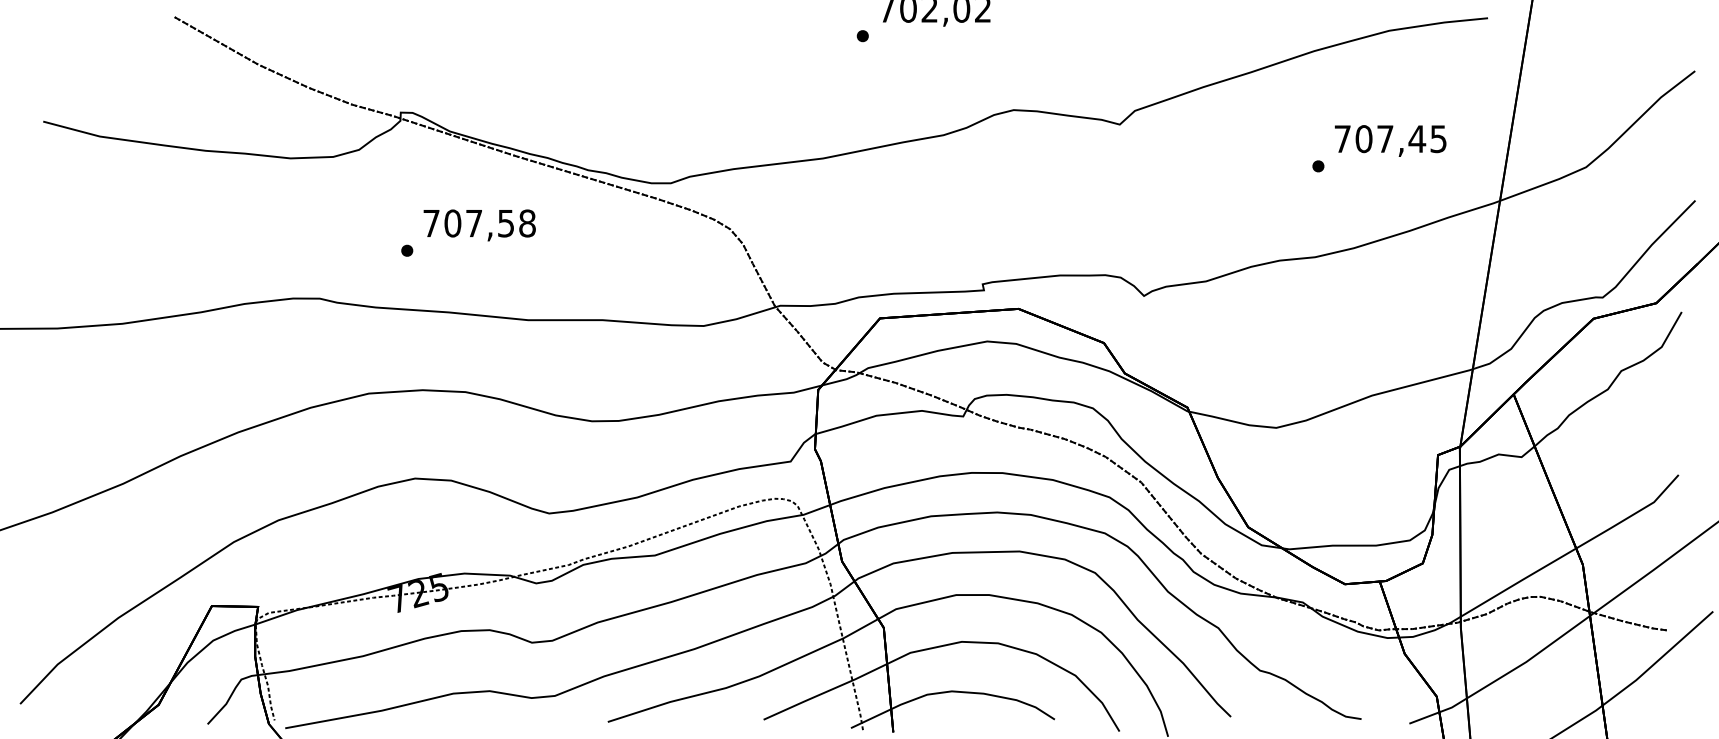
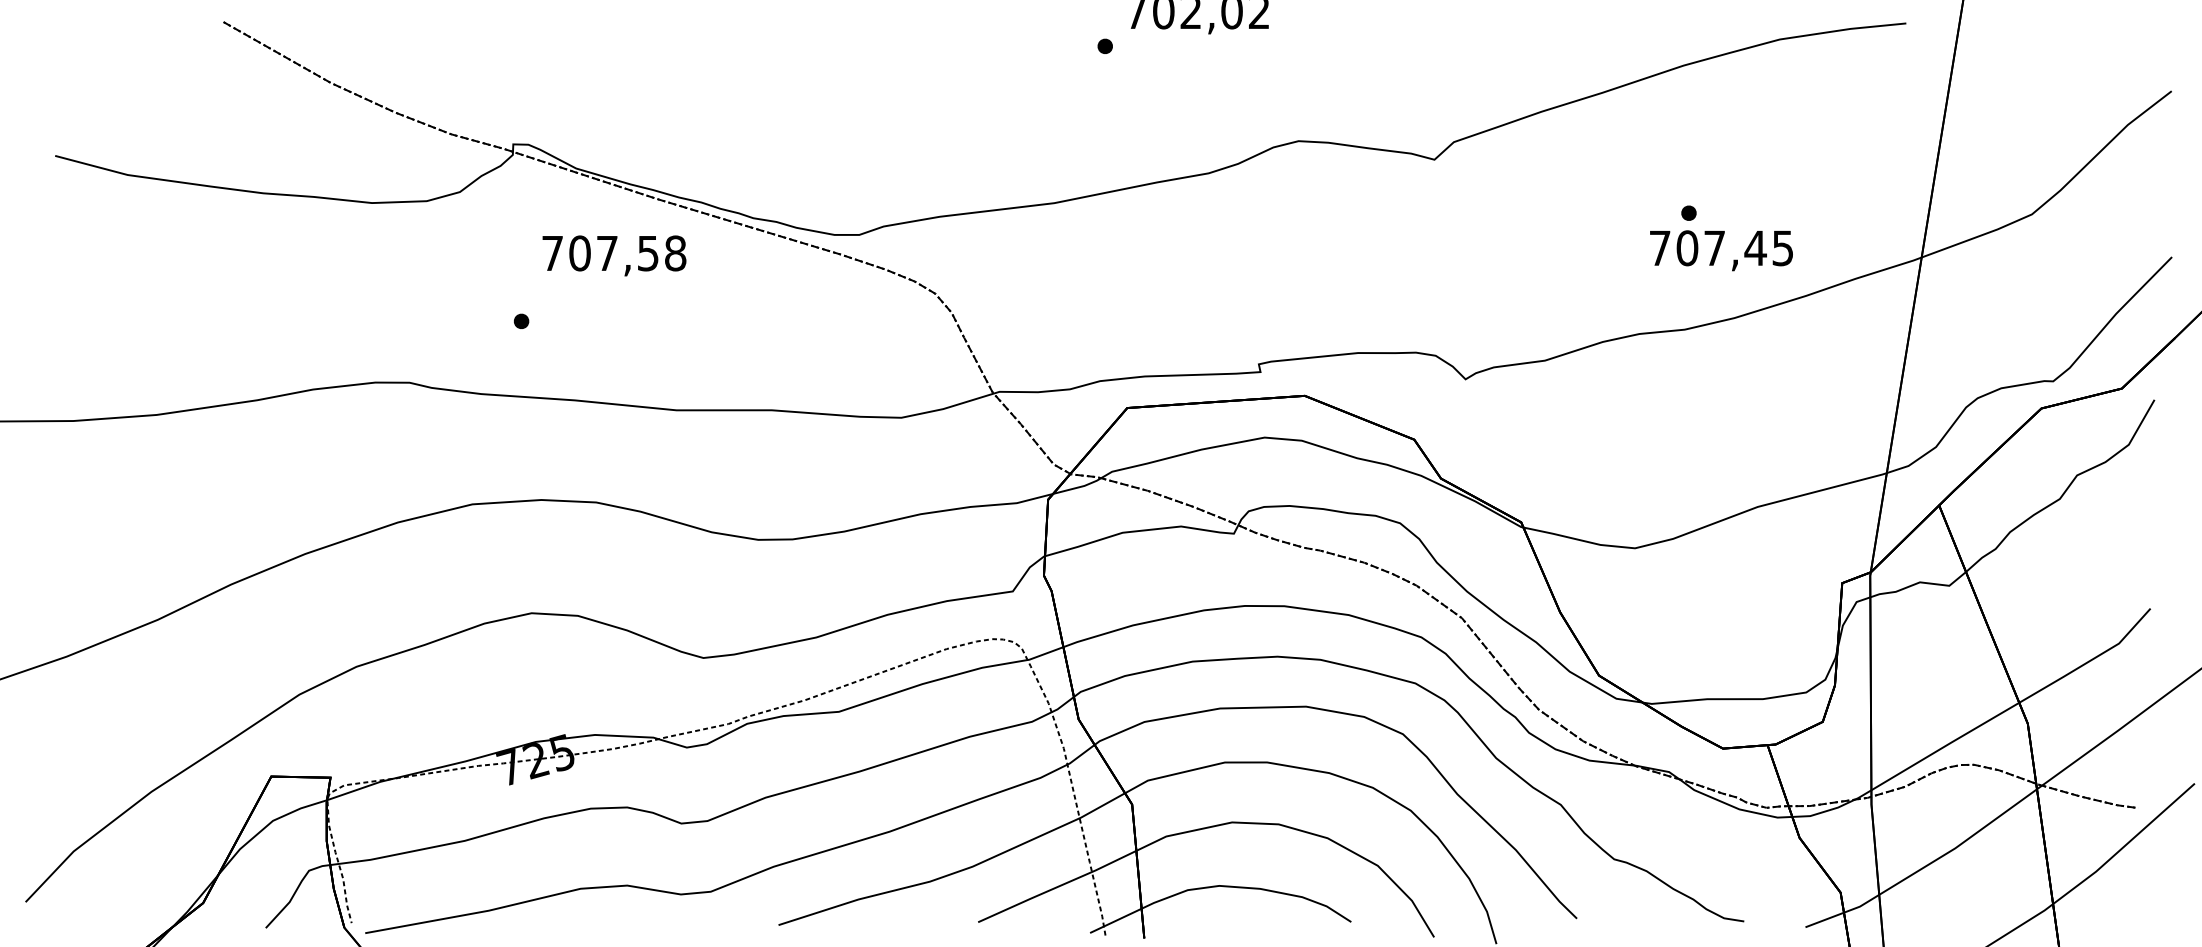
text: (1390, 140) -> (1721, 250), moved
text: (479, 225) -> (614, 255), moved

